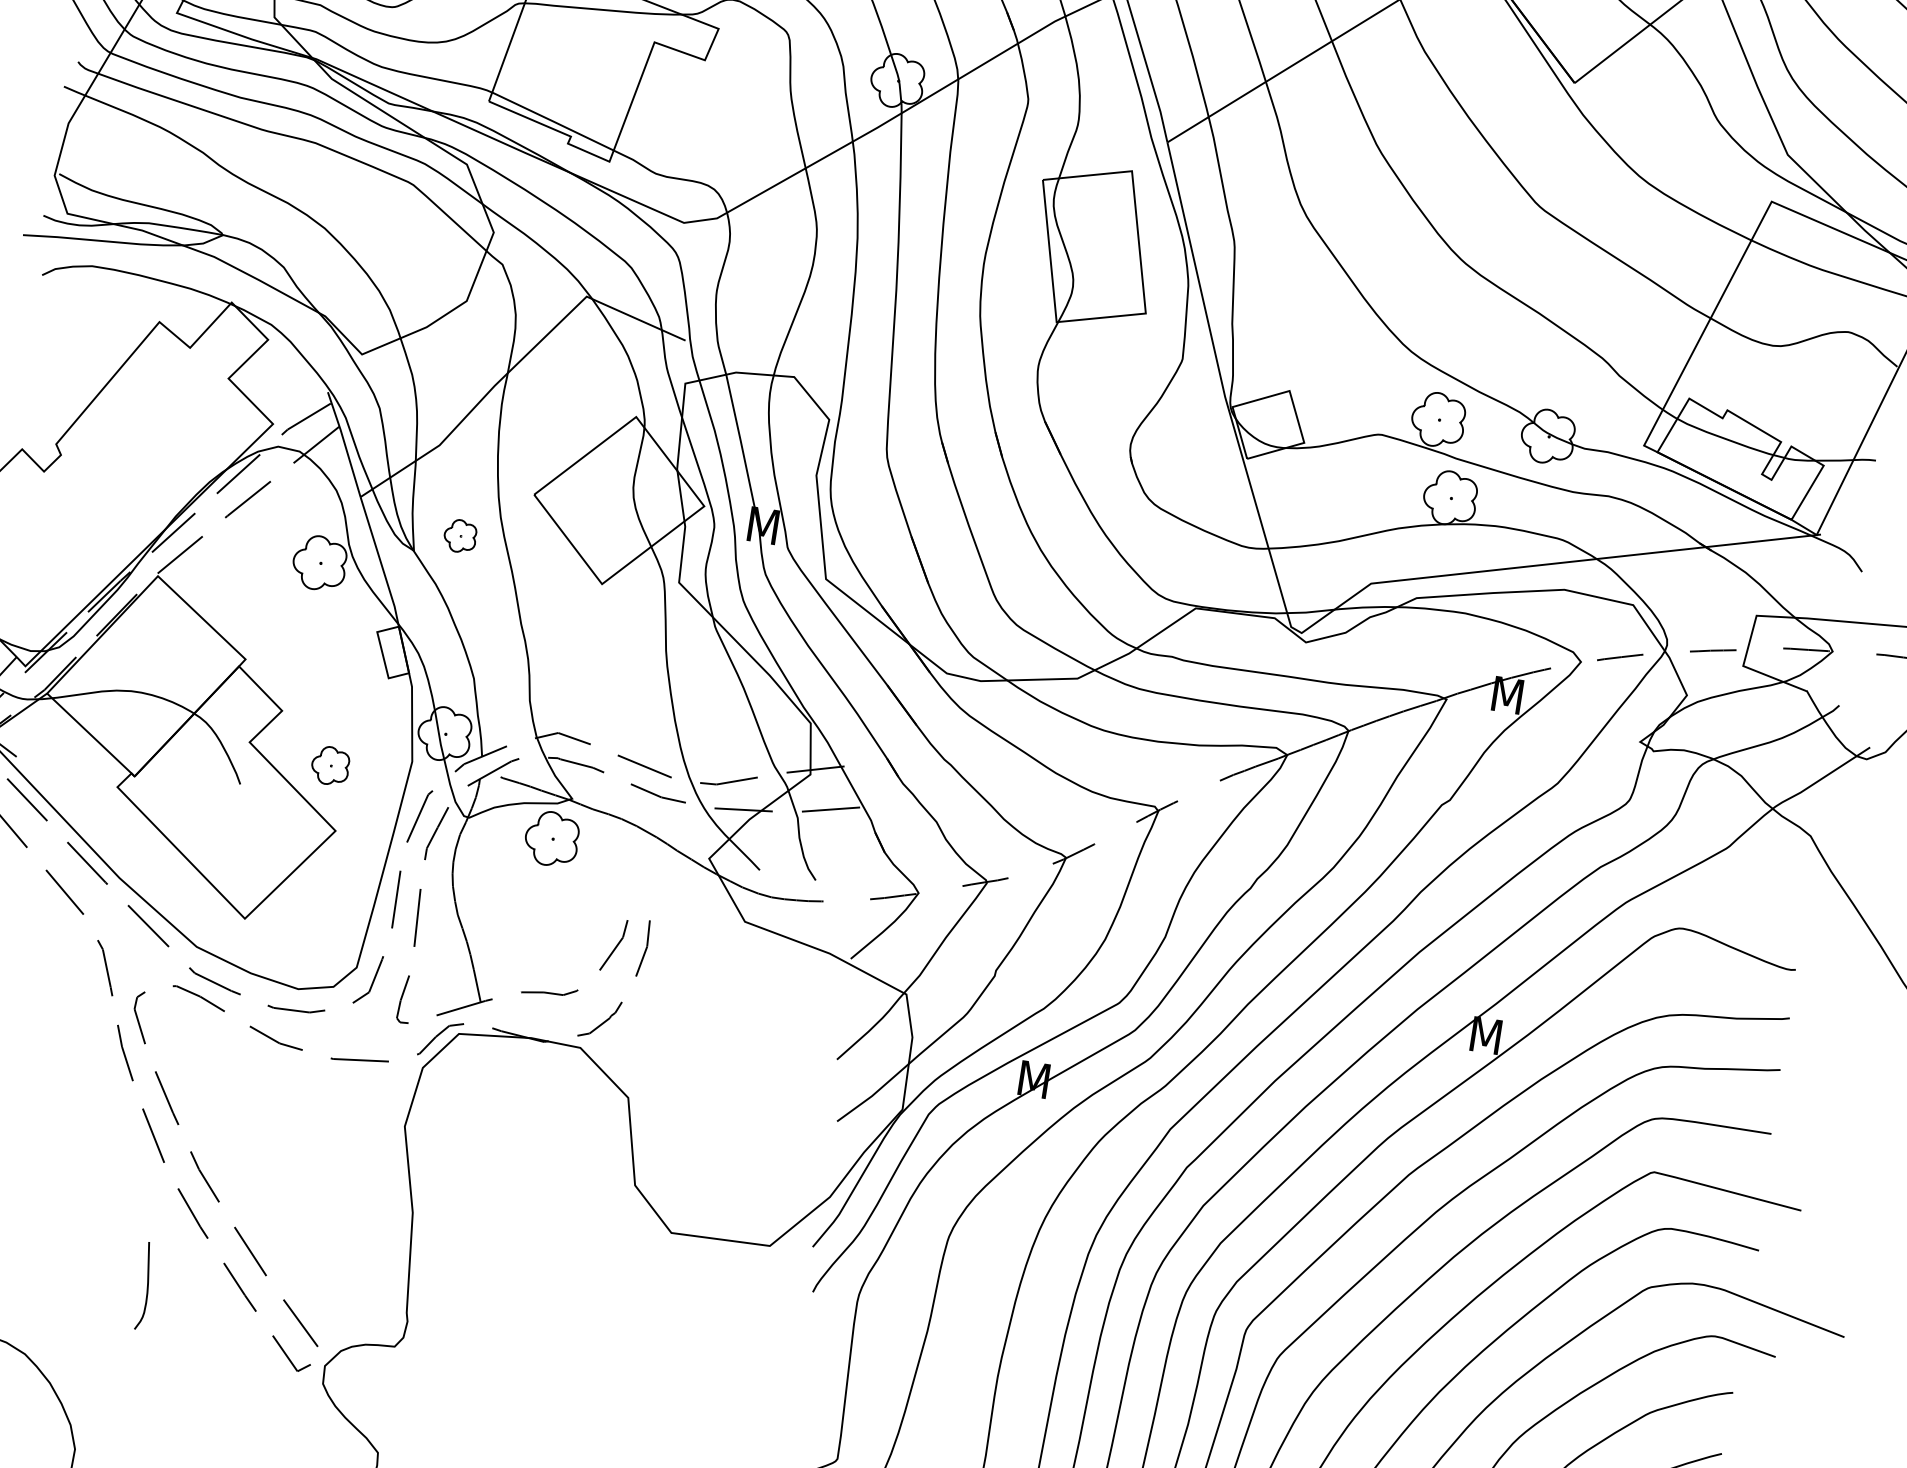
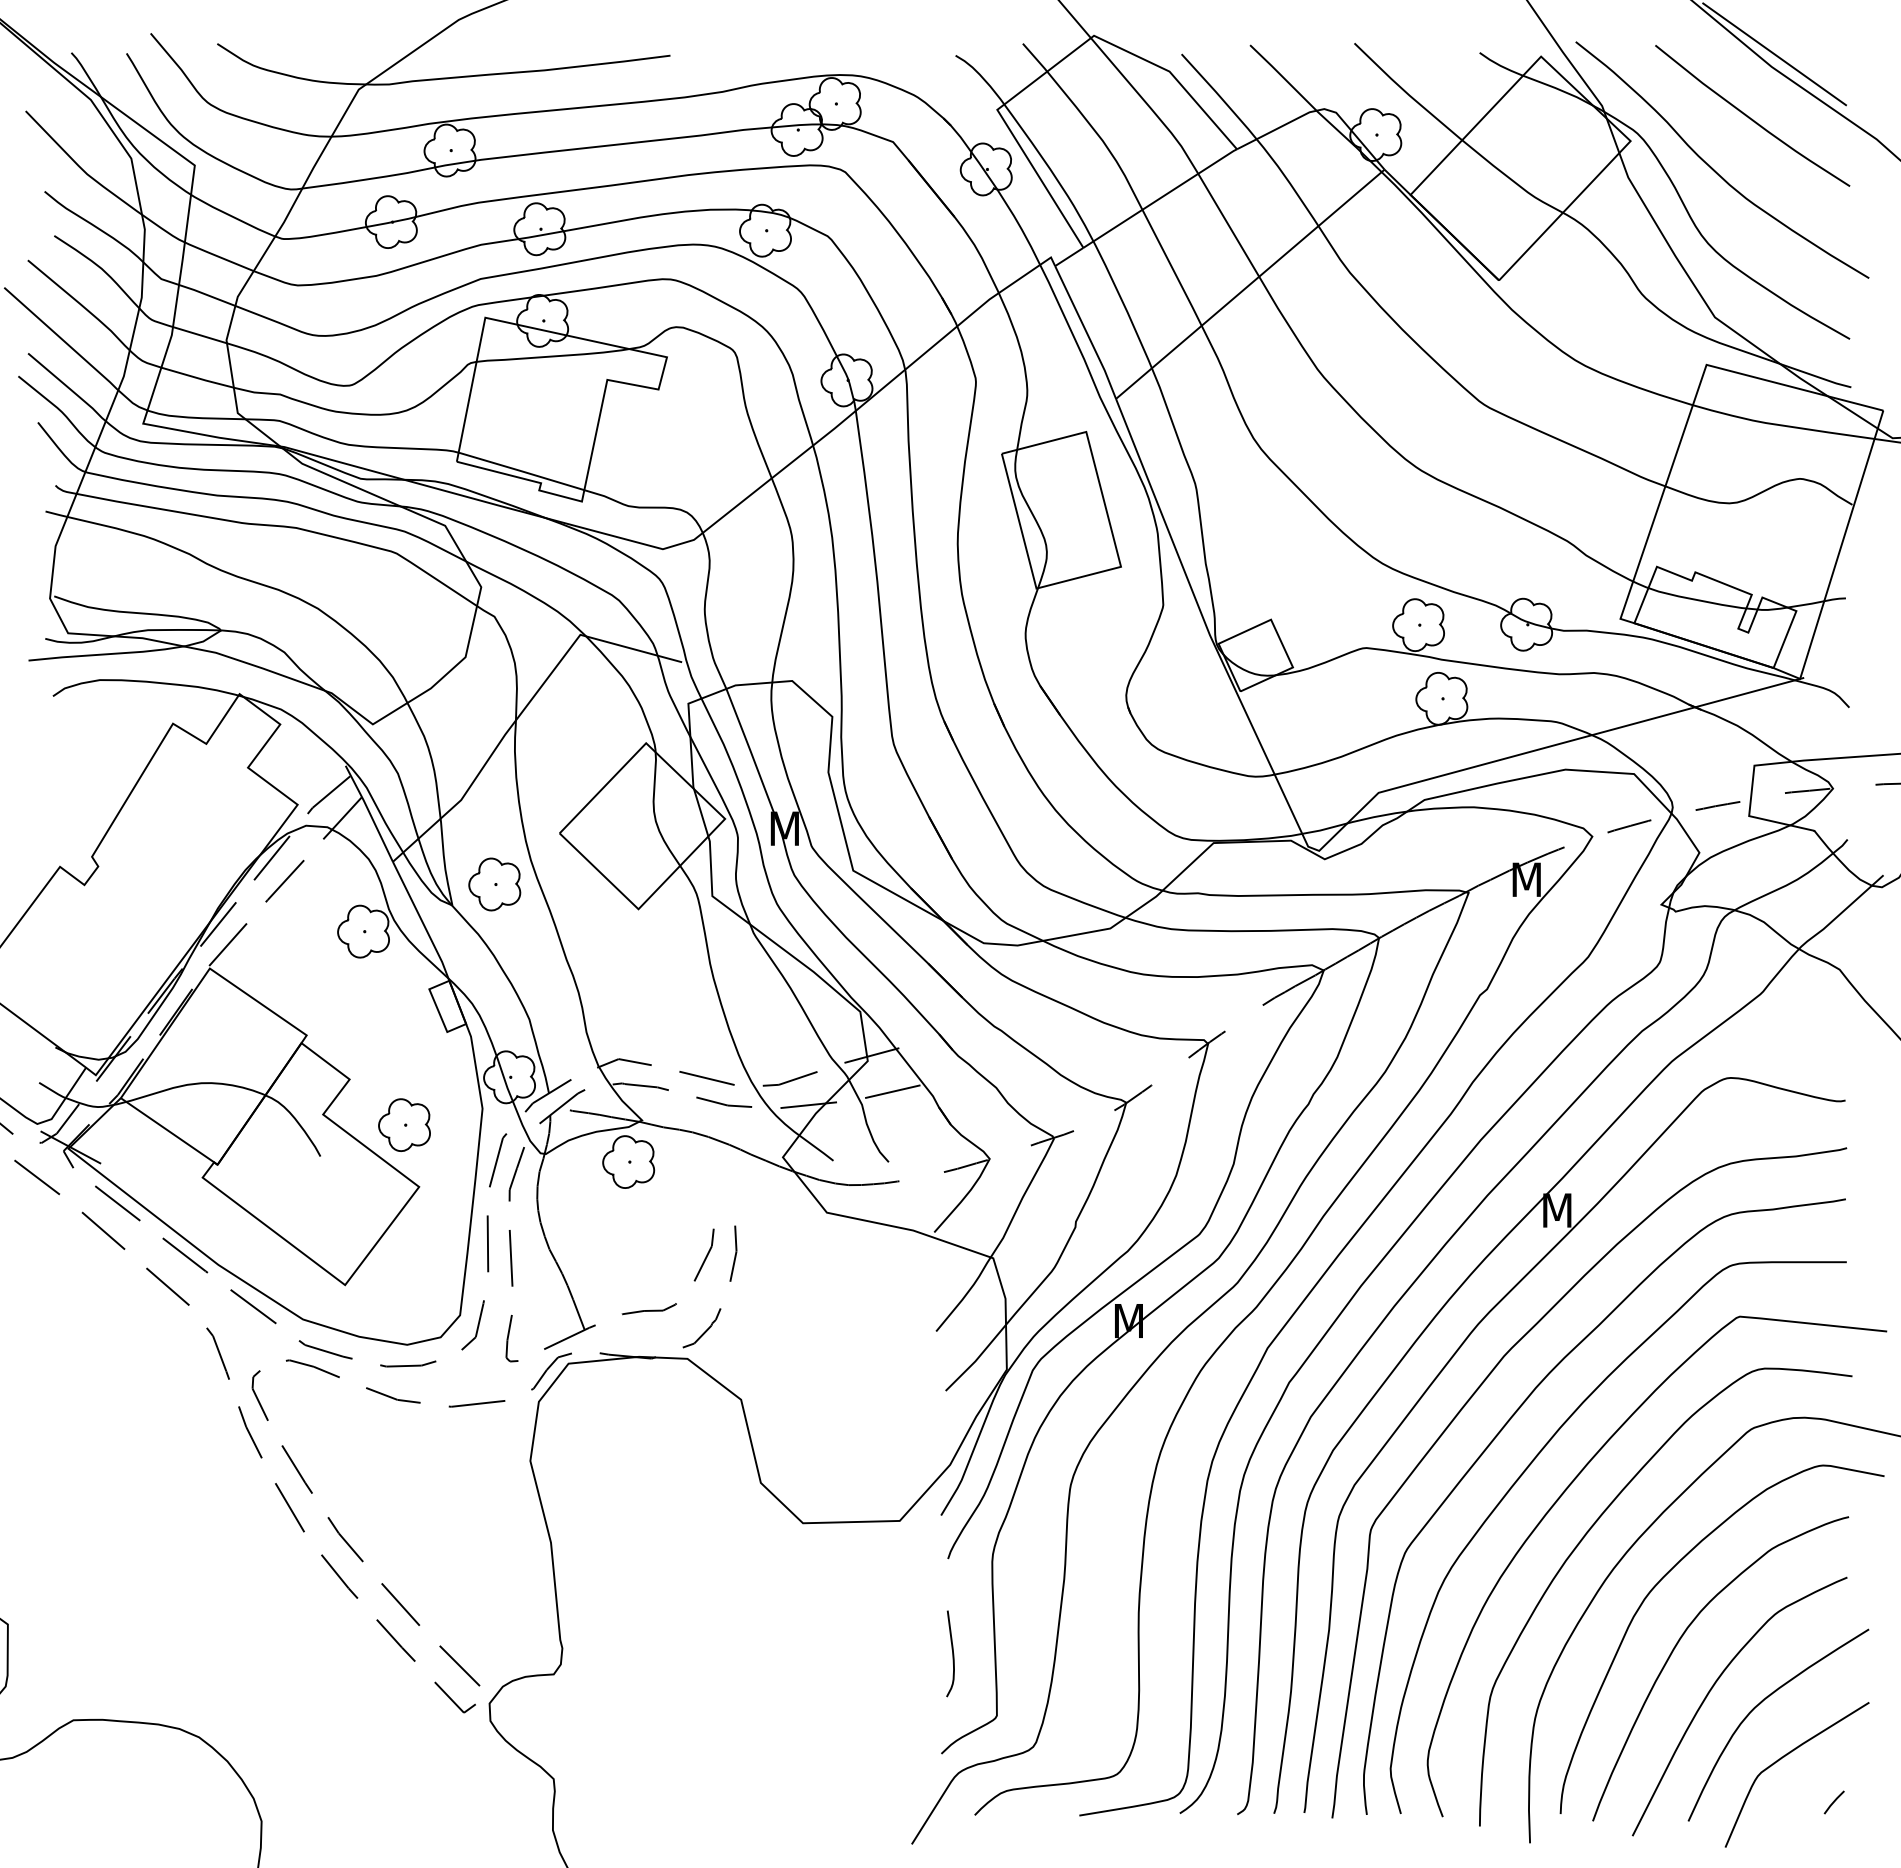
part: (459, 536) -> (494, 884), size x1.67
part: (330, 765) -> (404, 1124), size x1.43
curve: (147, 1286) -> (952, 1653), moved

